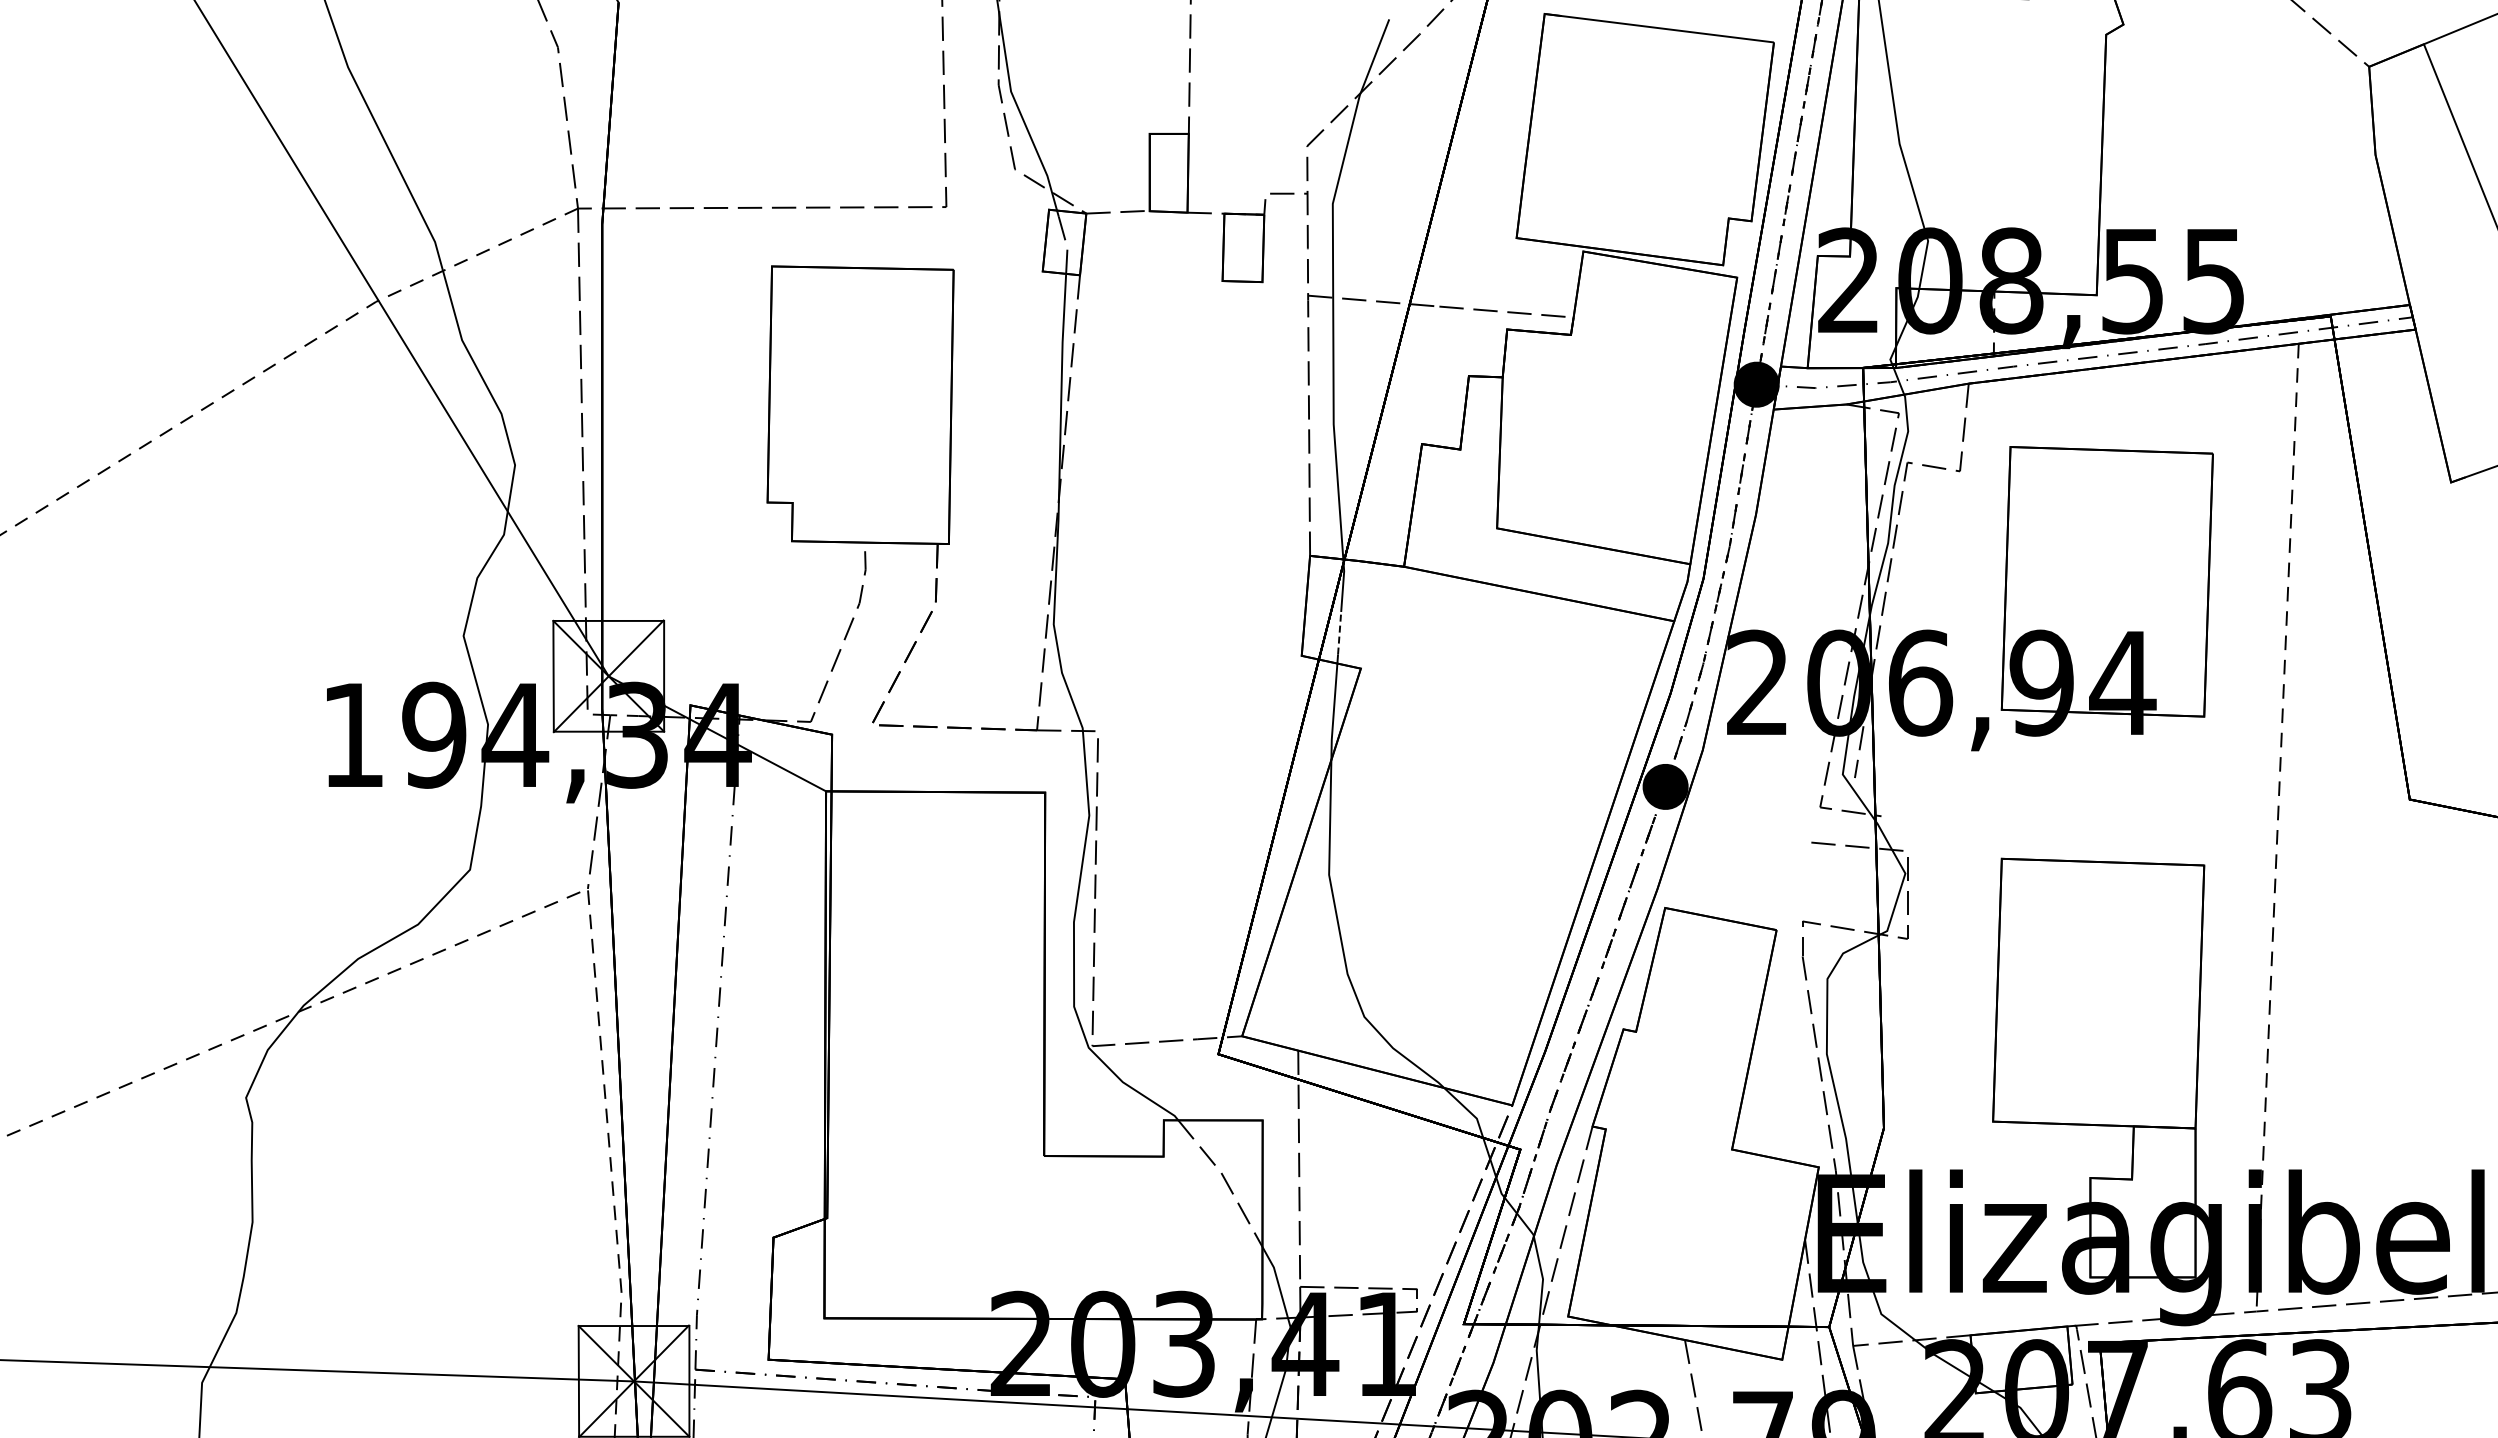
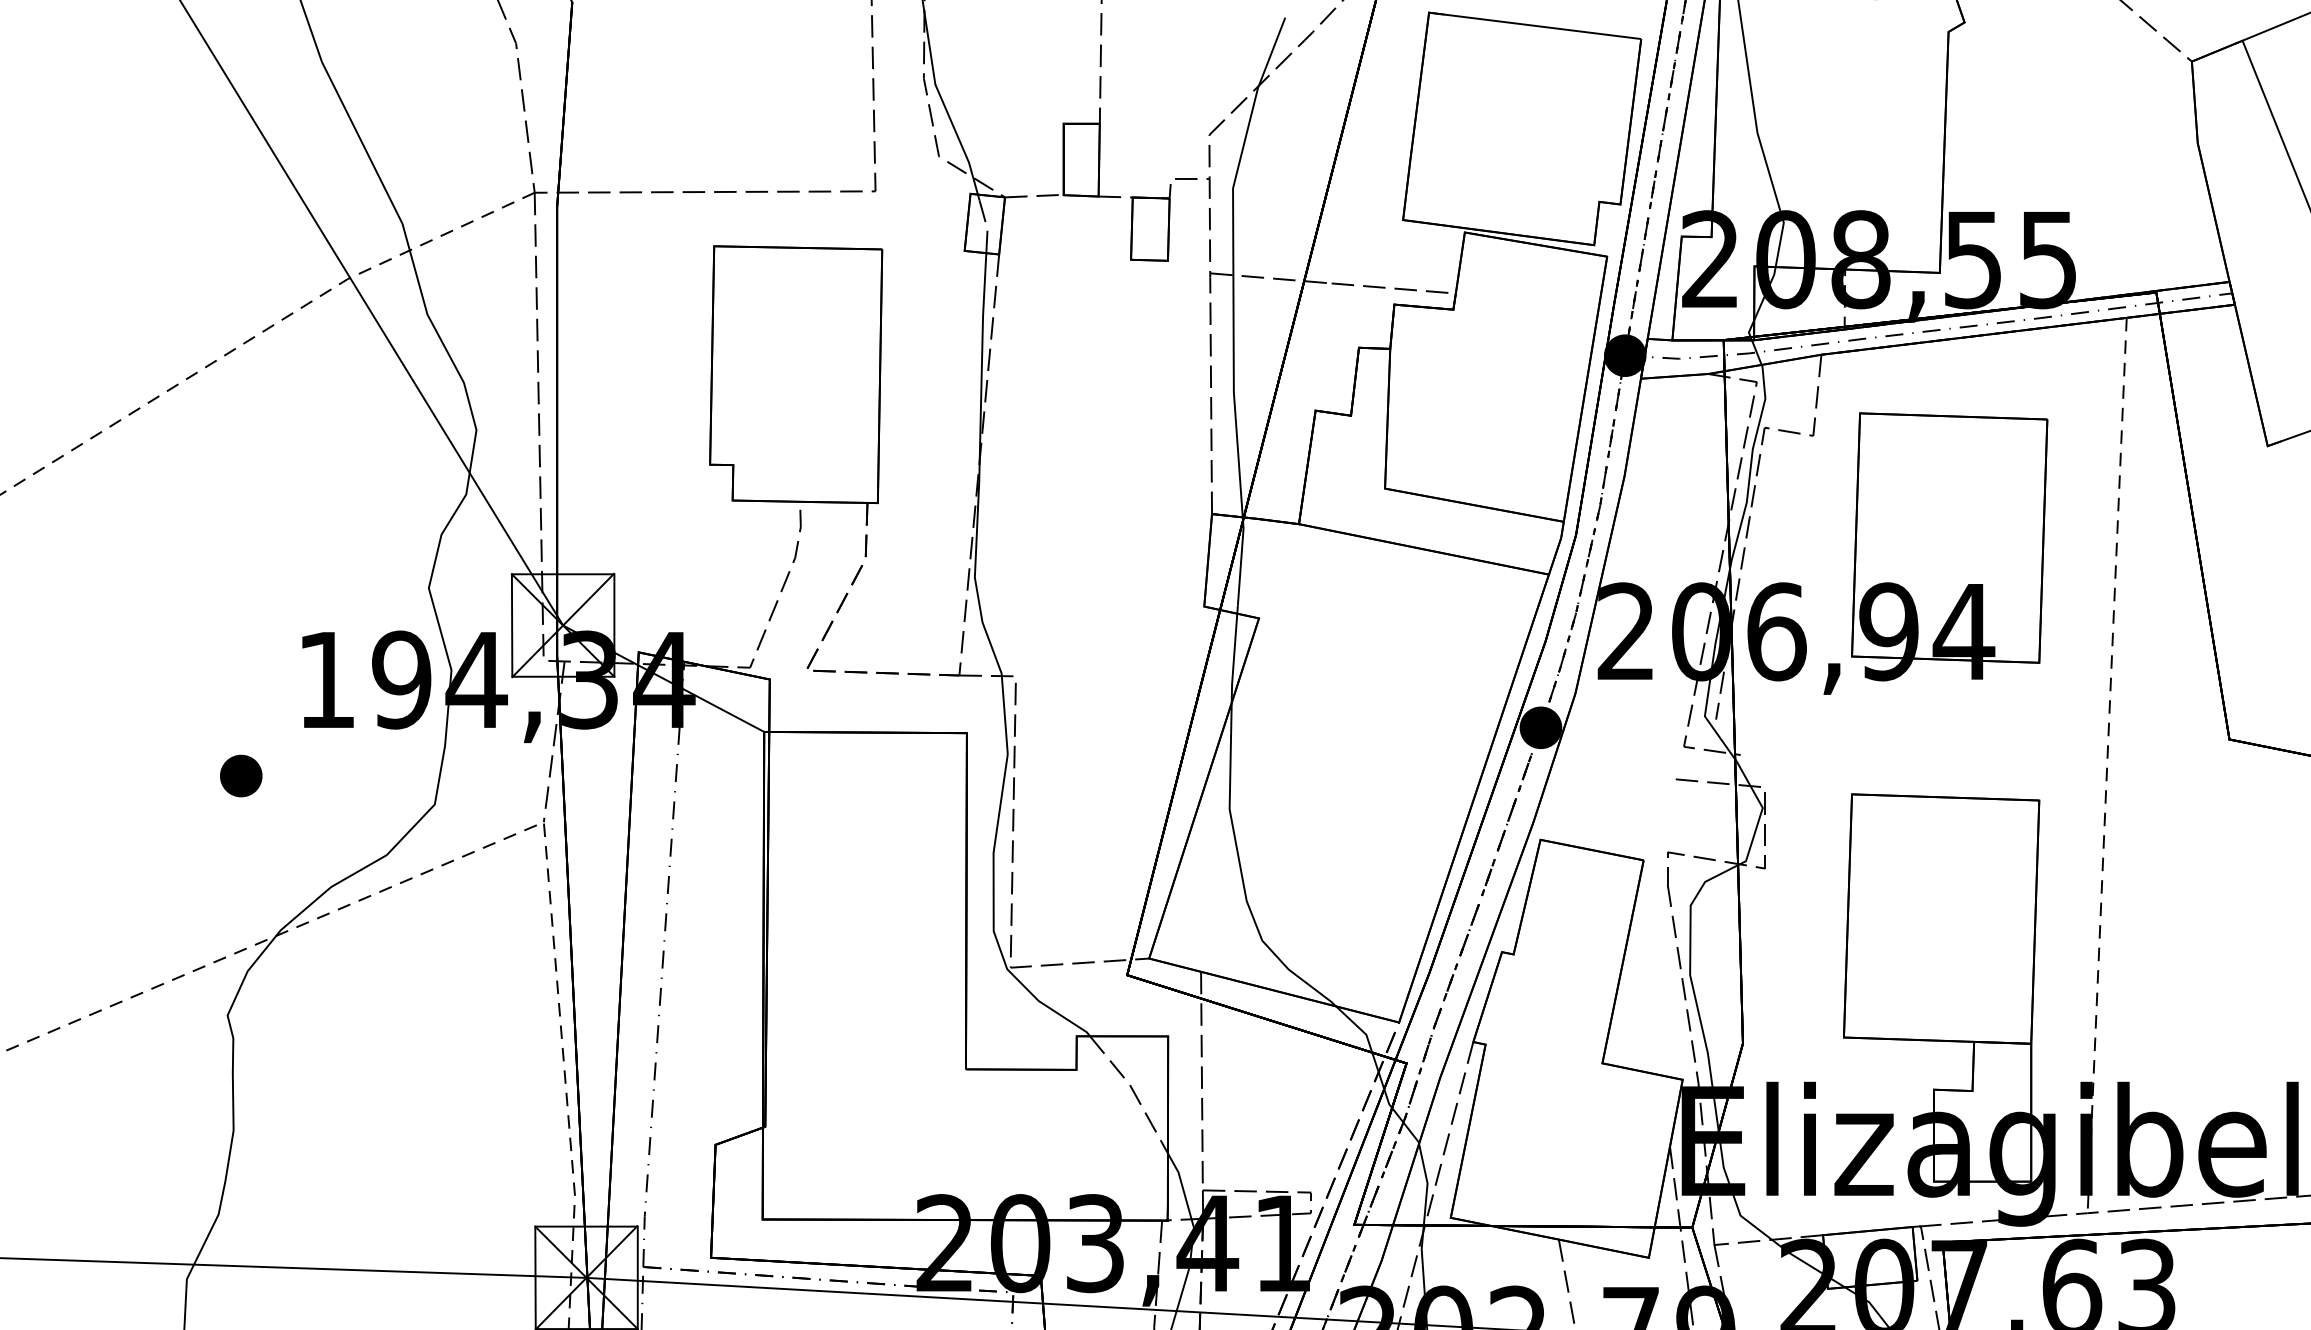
line: (1339, 632) -> (1239, 584), dashed -> solid
part: (260, 838) -> (240, 775), added

